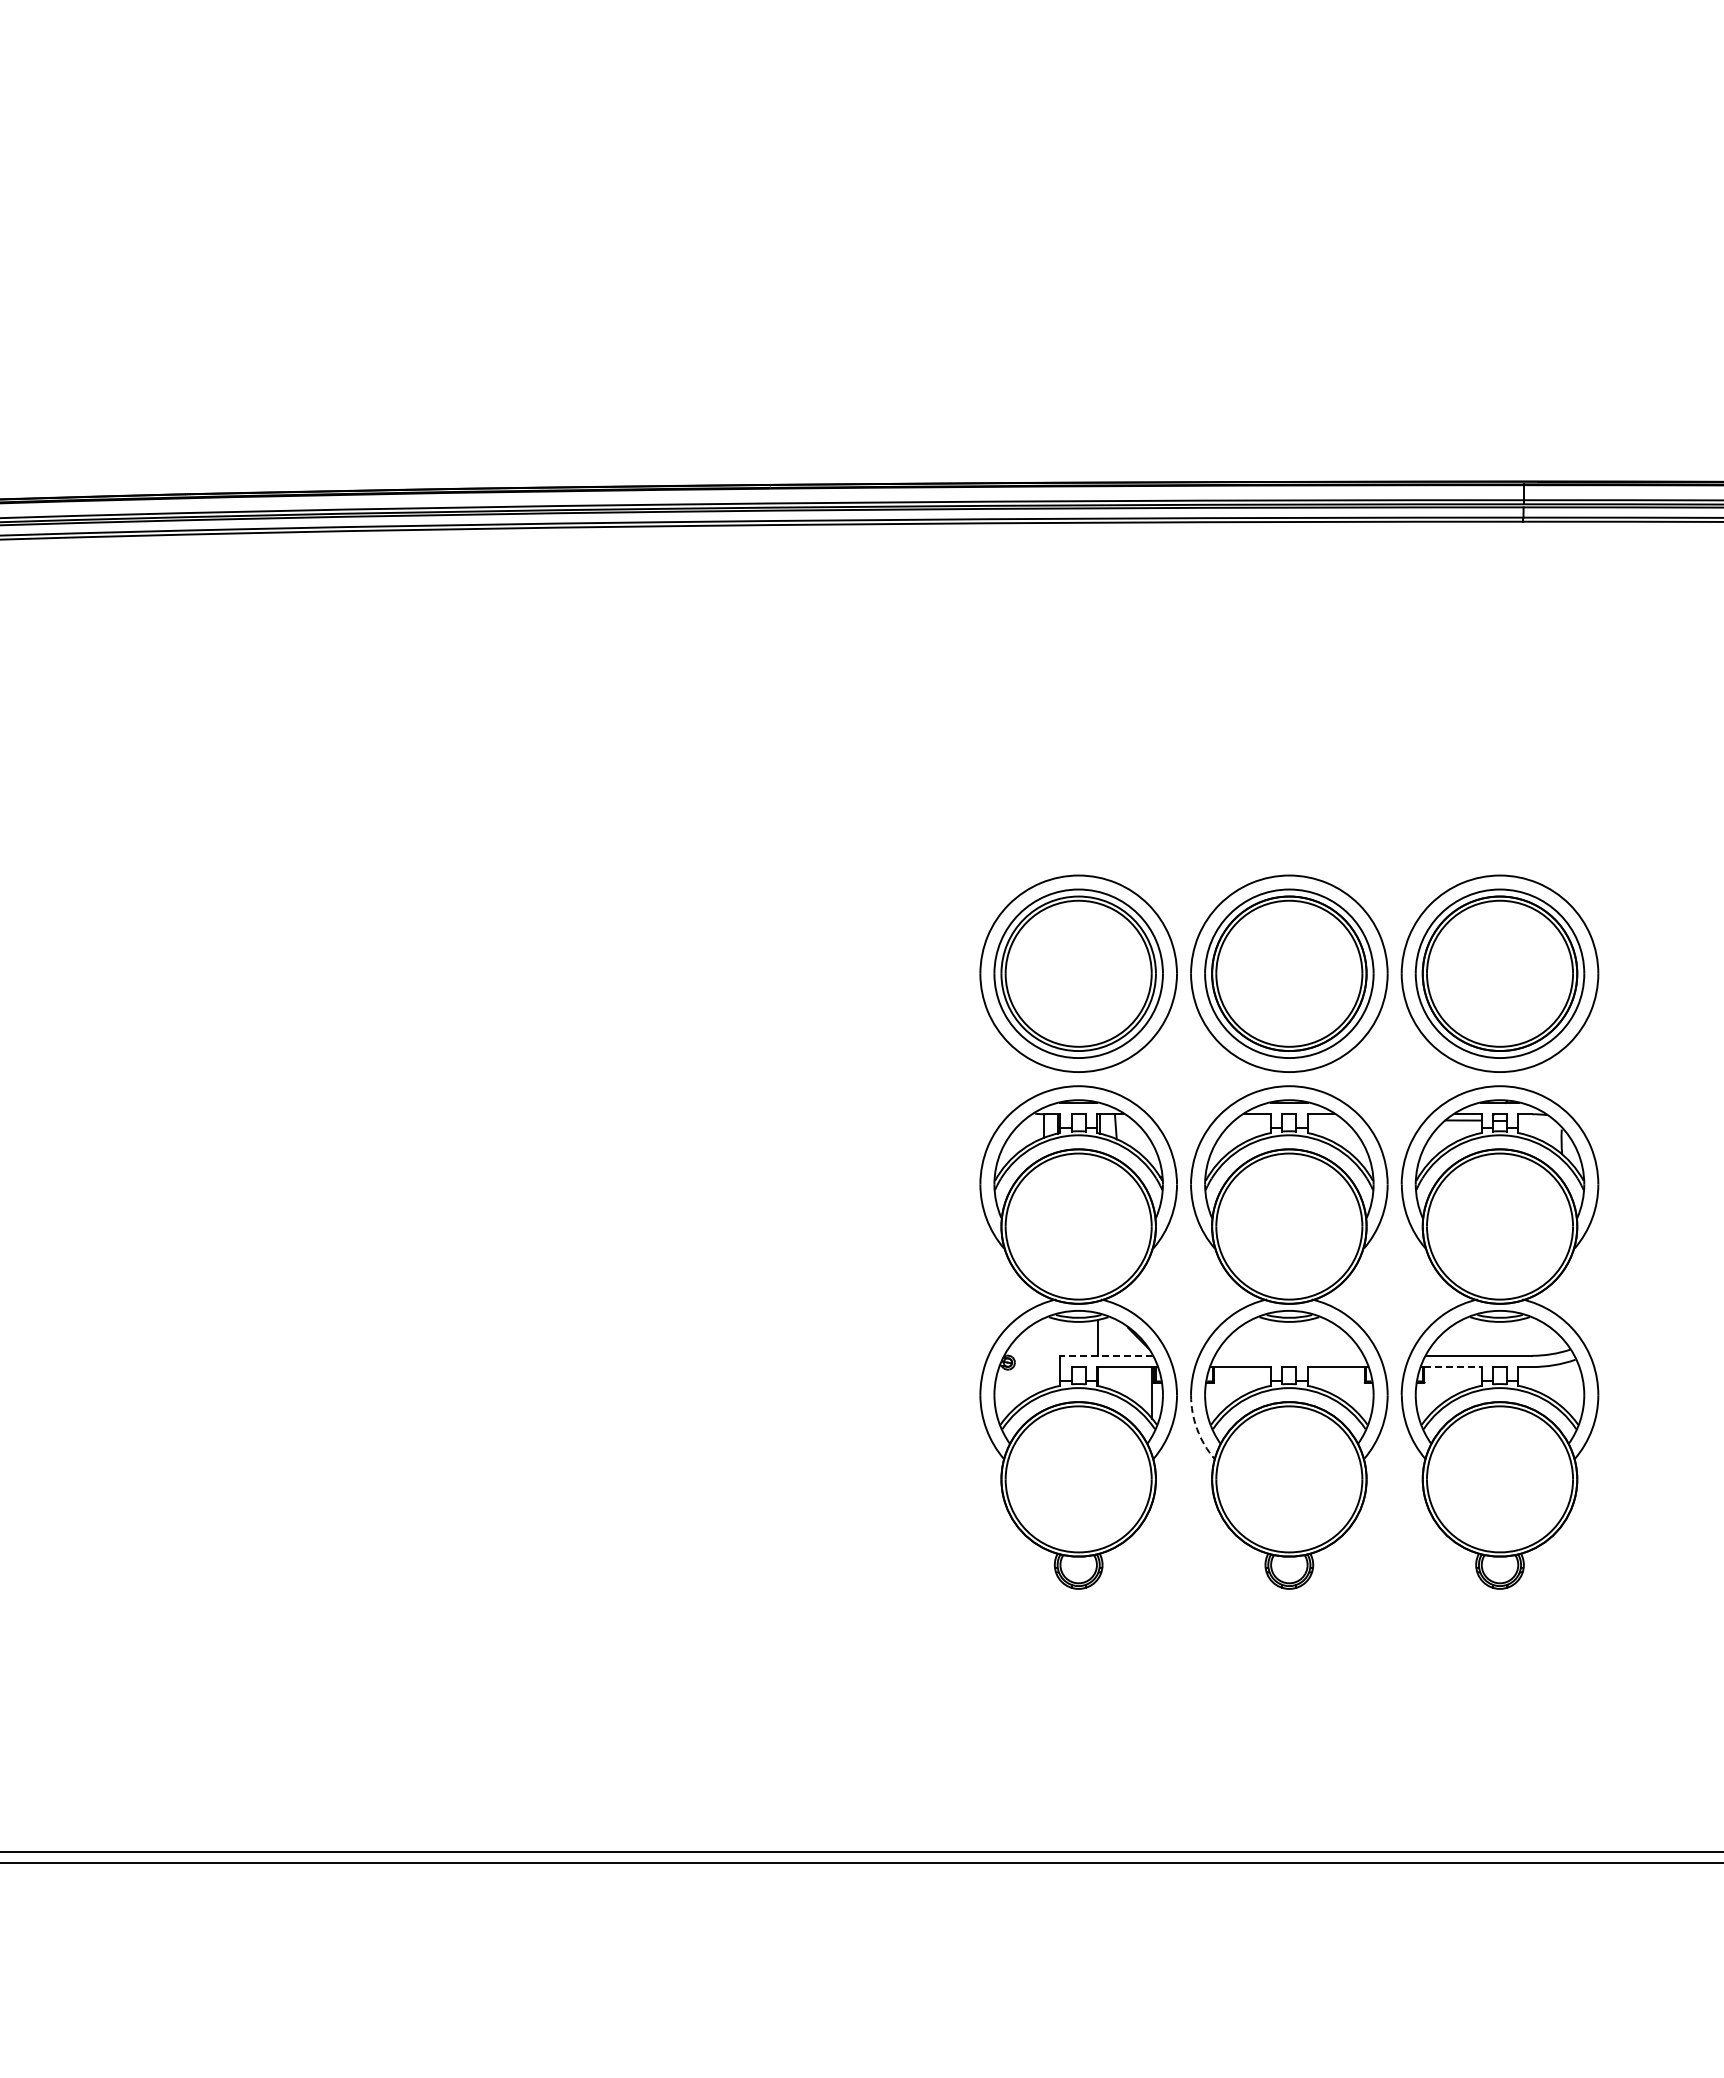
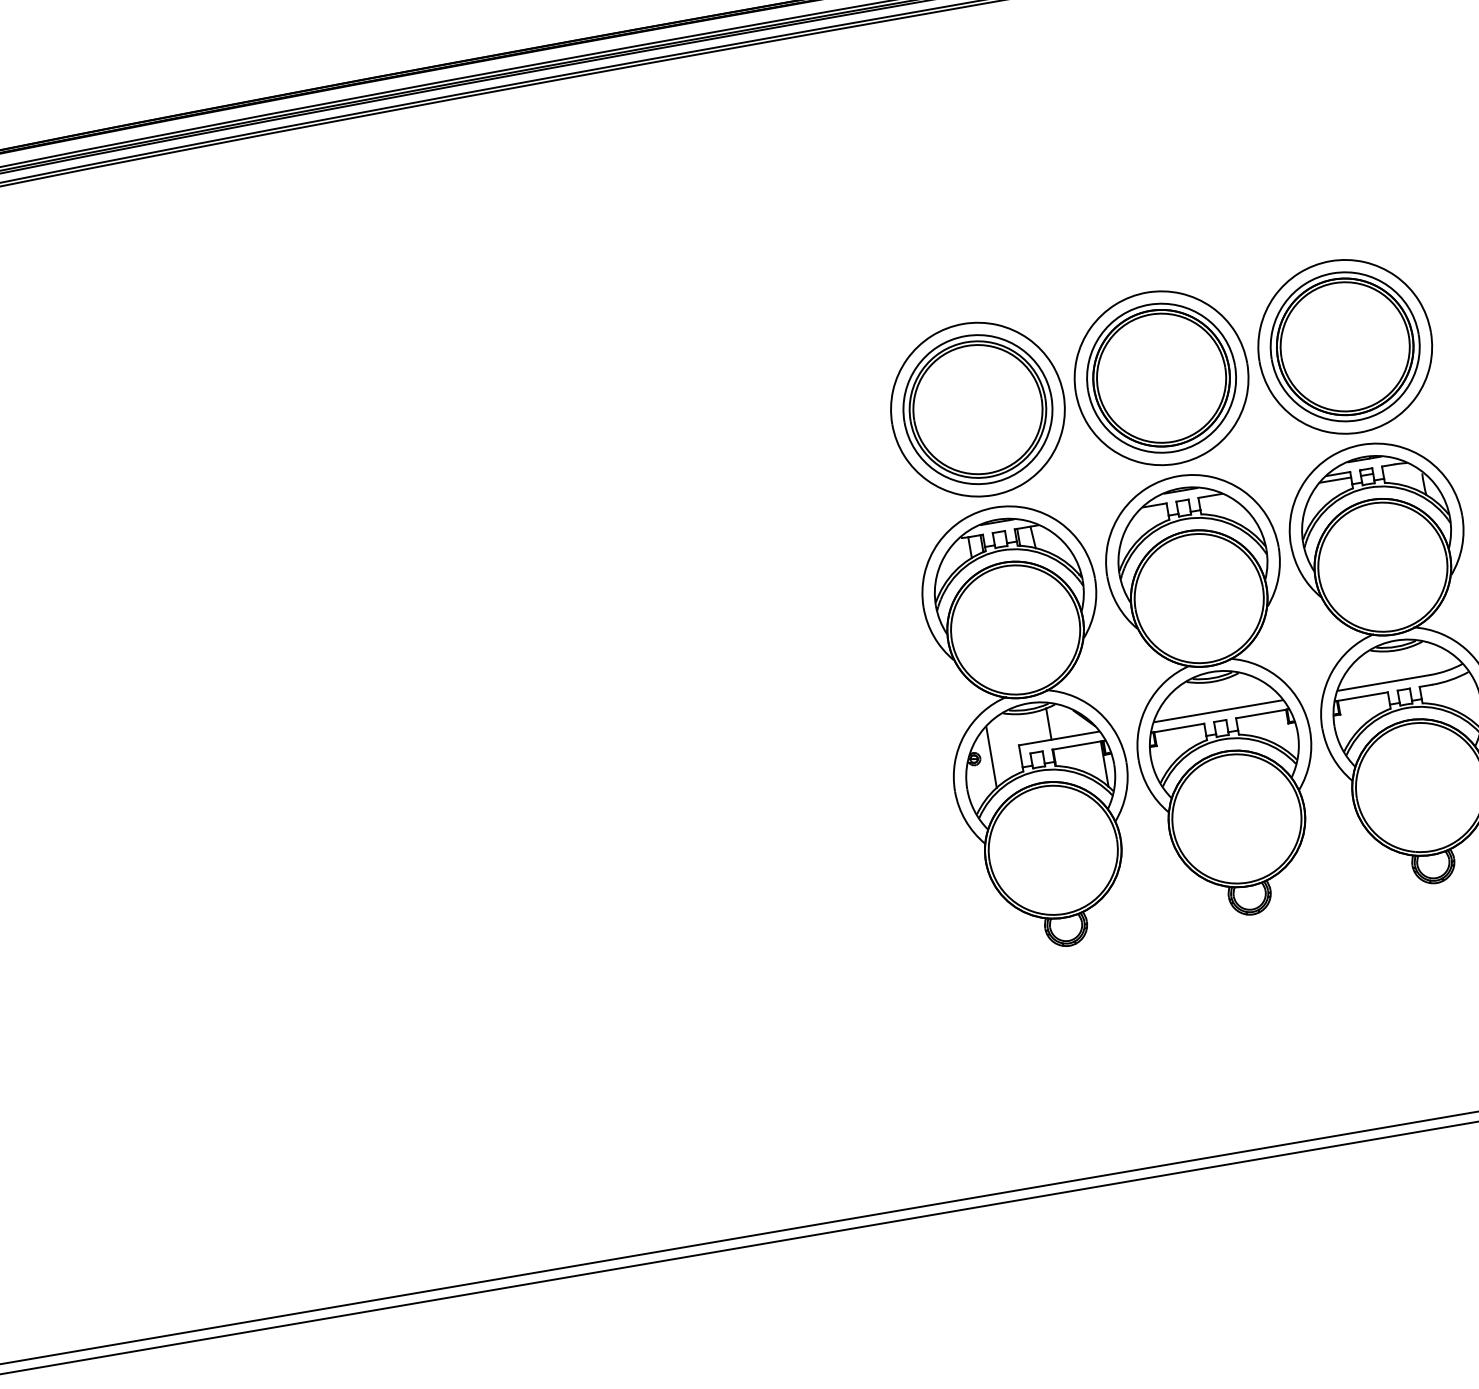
line: (1106, 1355) -> (1059, 738), dashed -> solid
line: (1289, 1355) -> (1218, 710), added
line: (1027, 1363) -> (991, 756), added
line: (1452, 1367) -> (1362, 697), dashed -> solid
arc: (1197, 1429) -> (1149, 789), dashed -> solid

